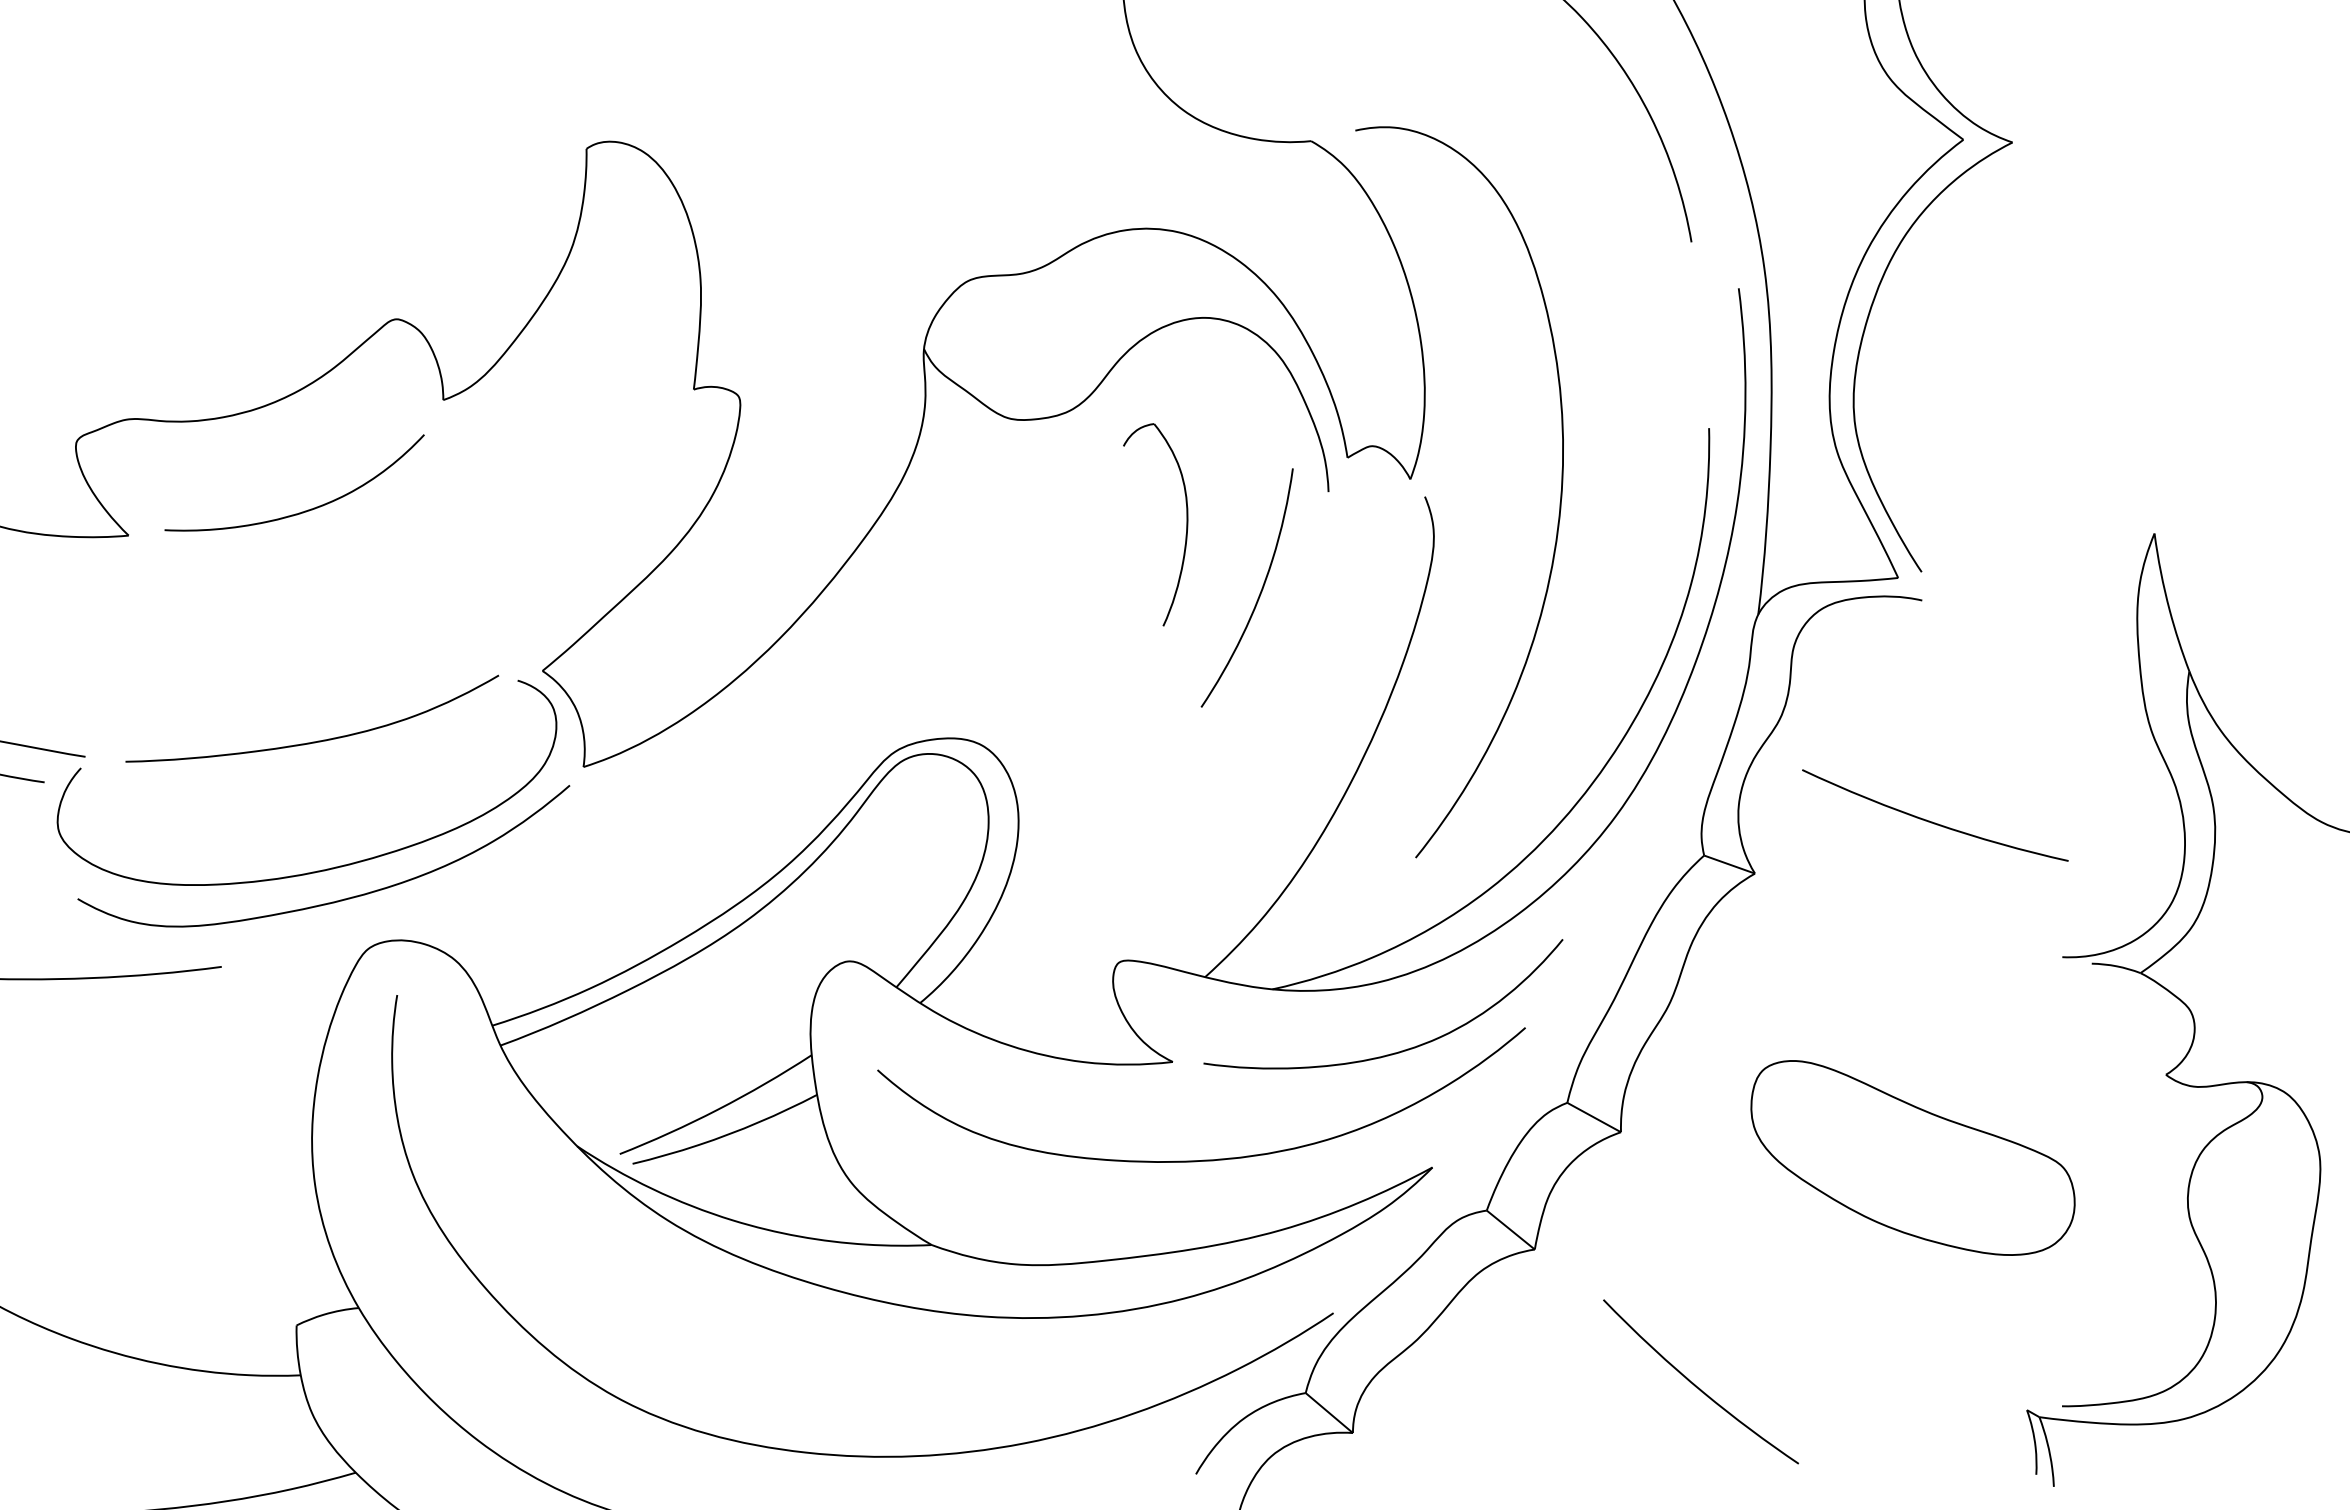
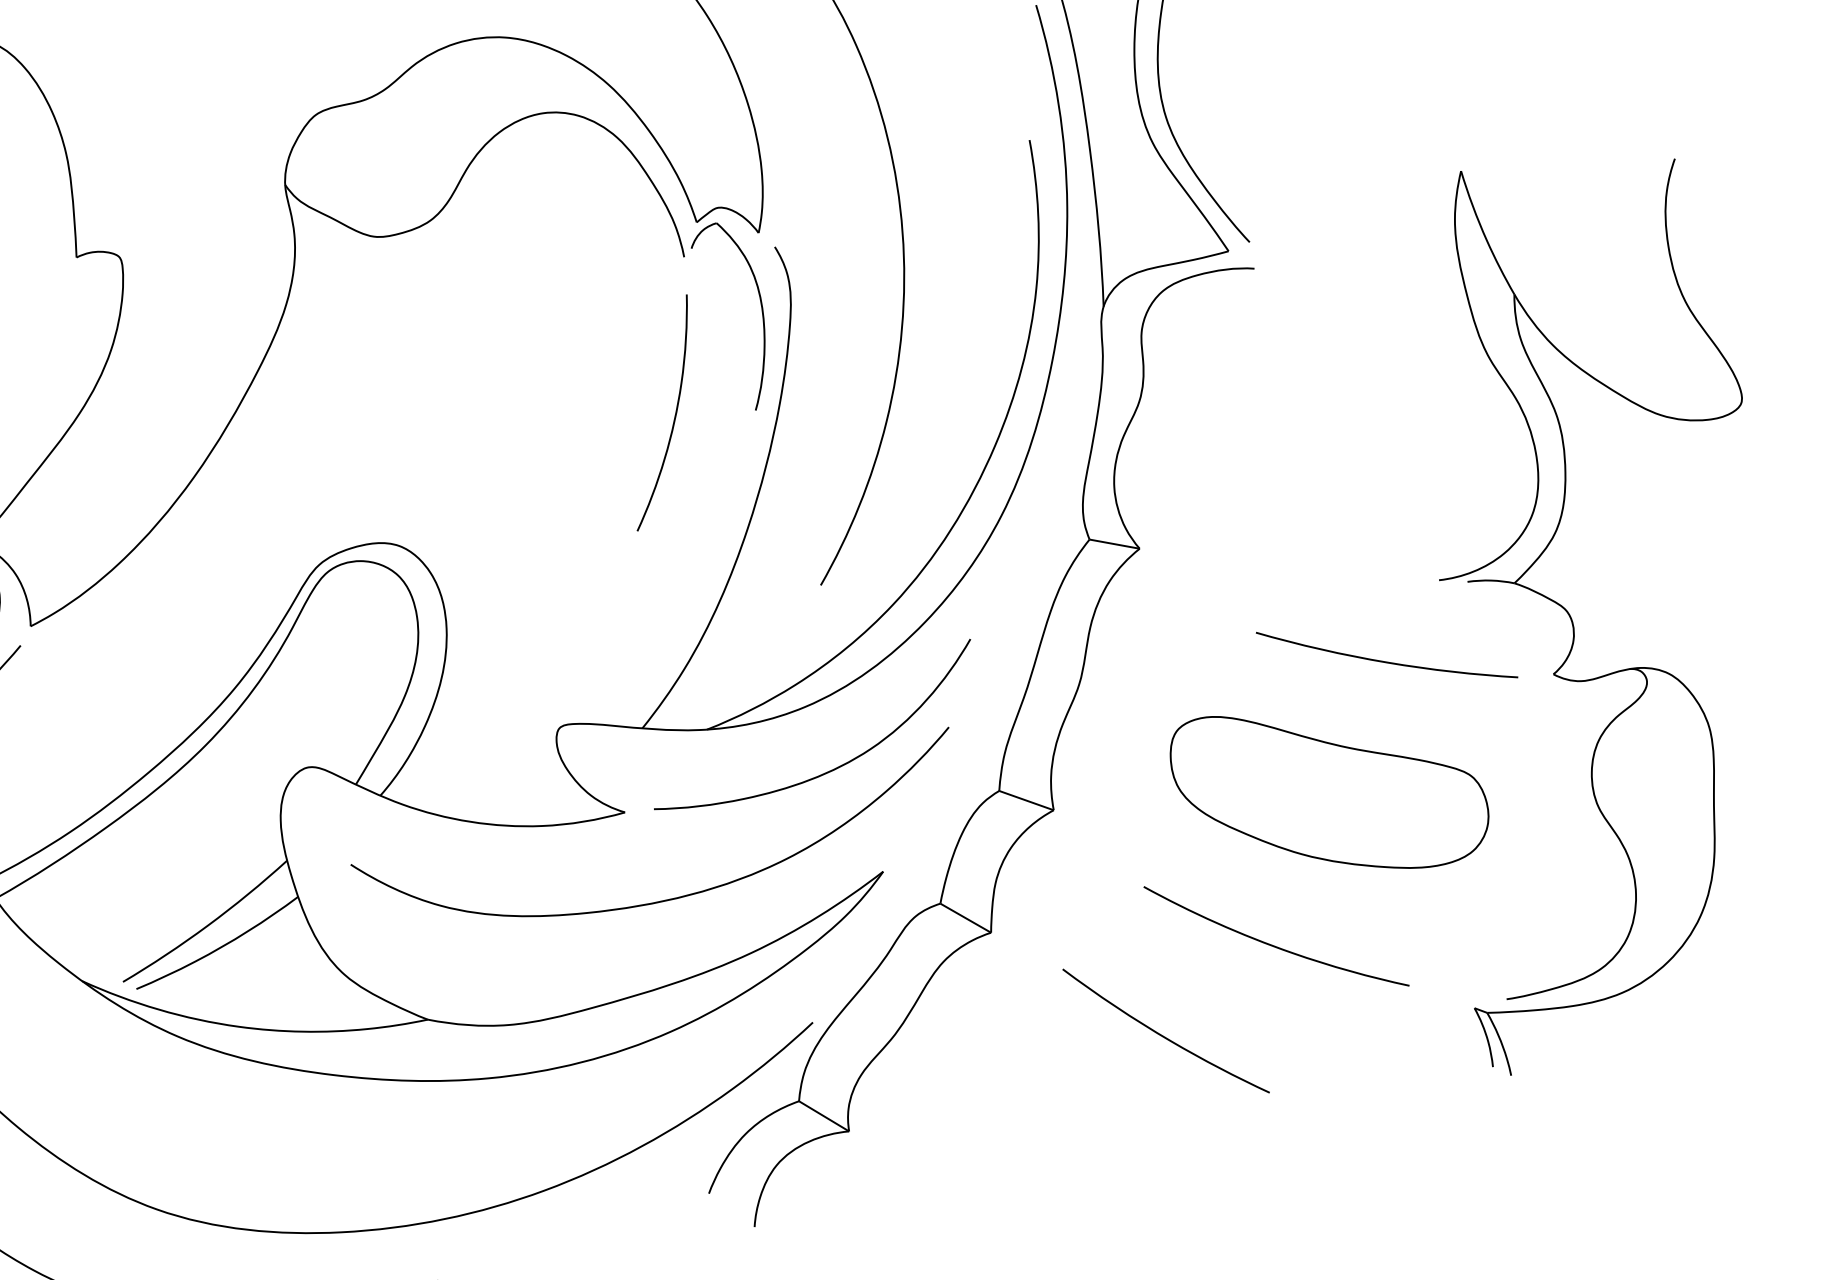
part: (1186, 524) -> (761, 312), moved
curve: (1260, 590) -> (674, 413), moved
curve: (1932, 821) -> (1385, 661), moved
curve: (1826, 1309) -> (1272, 944), added

